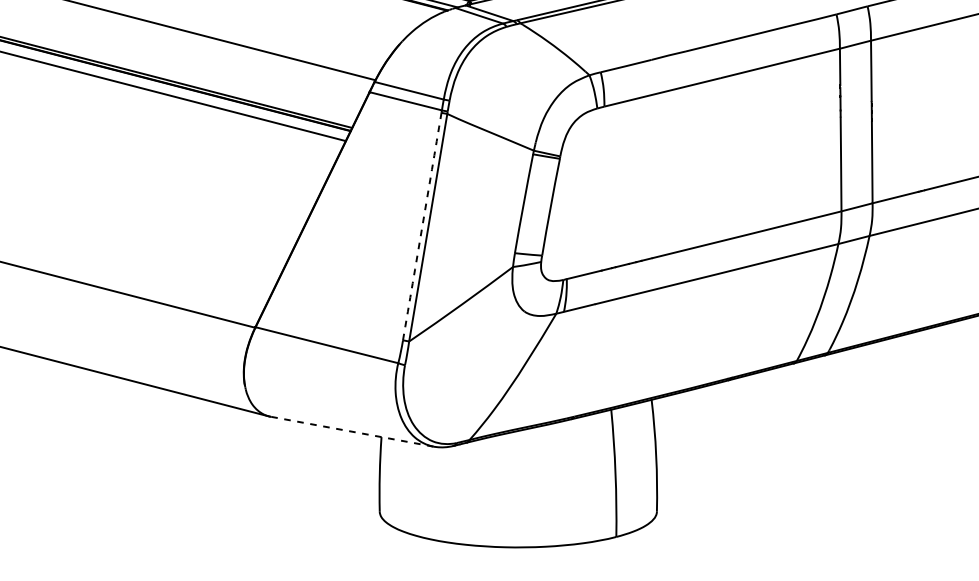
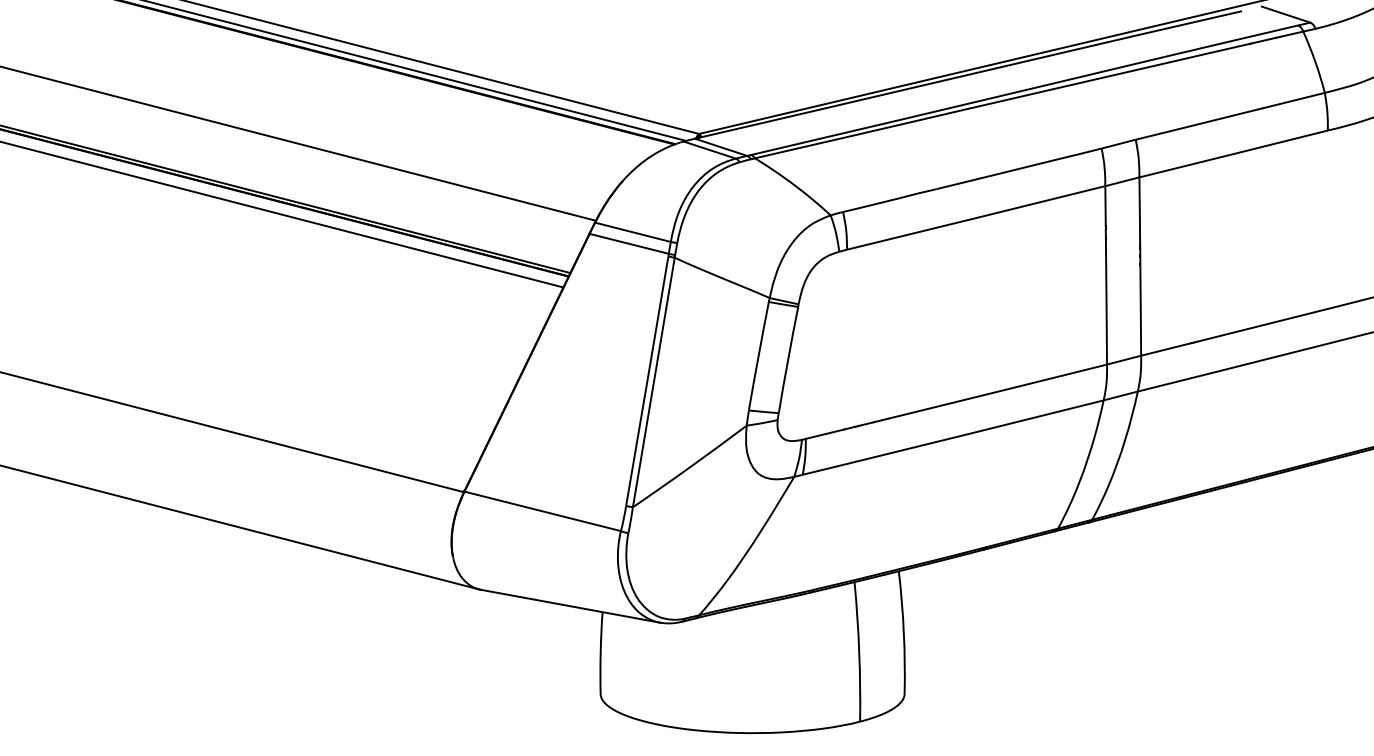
arc: (422, 226) -> (647, 381), dashed -> solid
line: (352, 431) -> (570, 606), dashed -> solid

